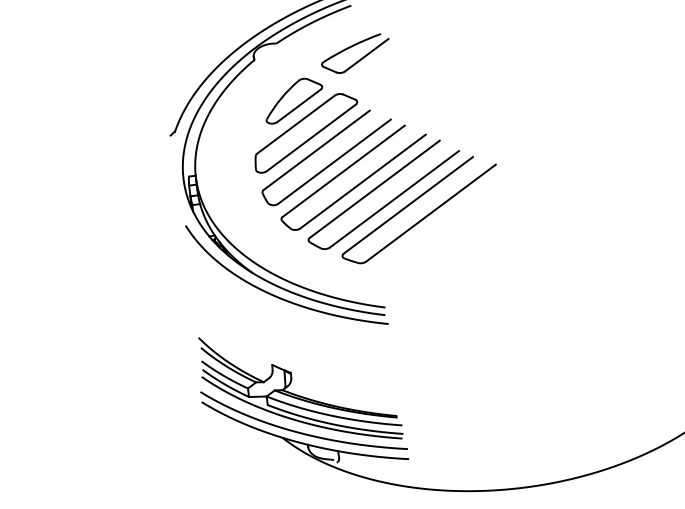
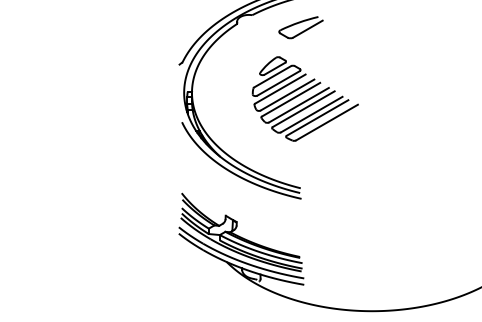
part: (376, 165) -> (305, 98), size x0.7

